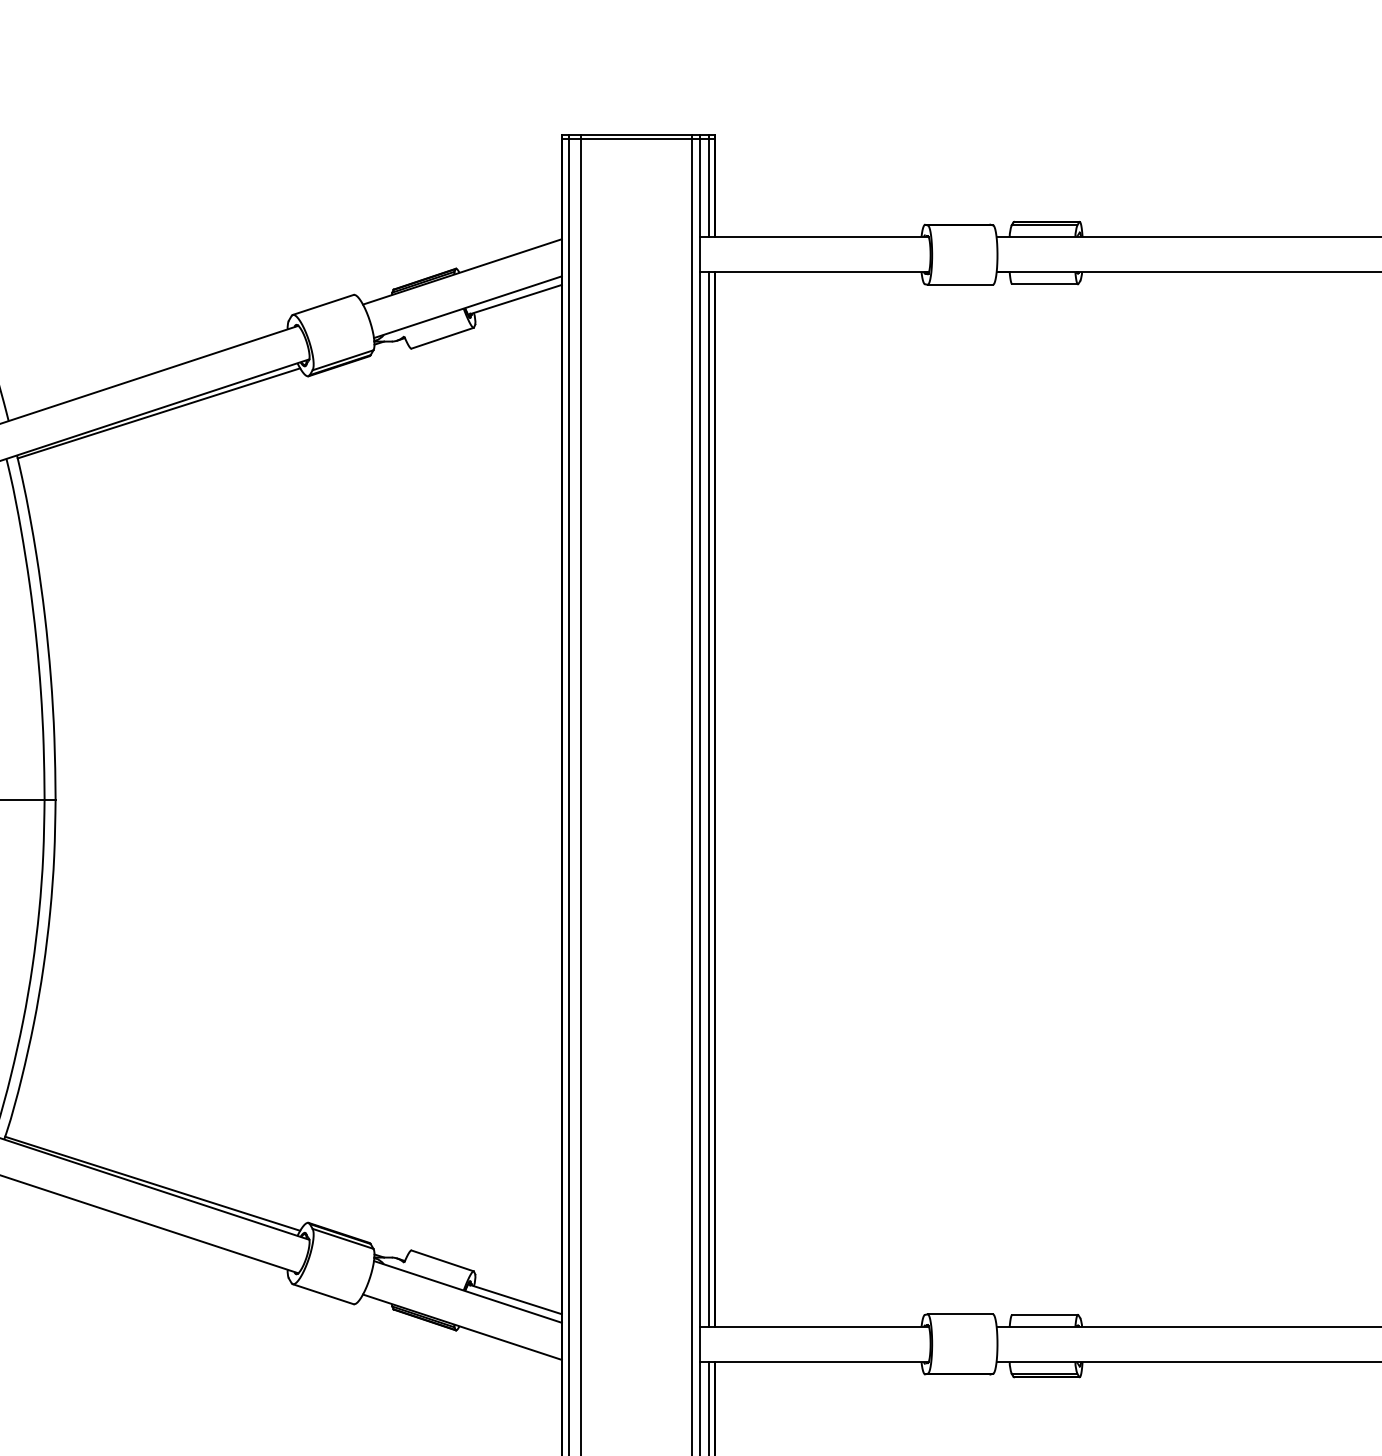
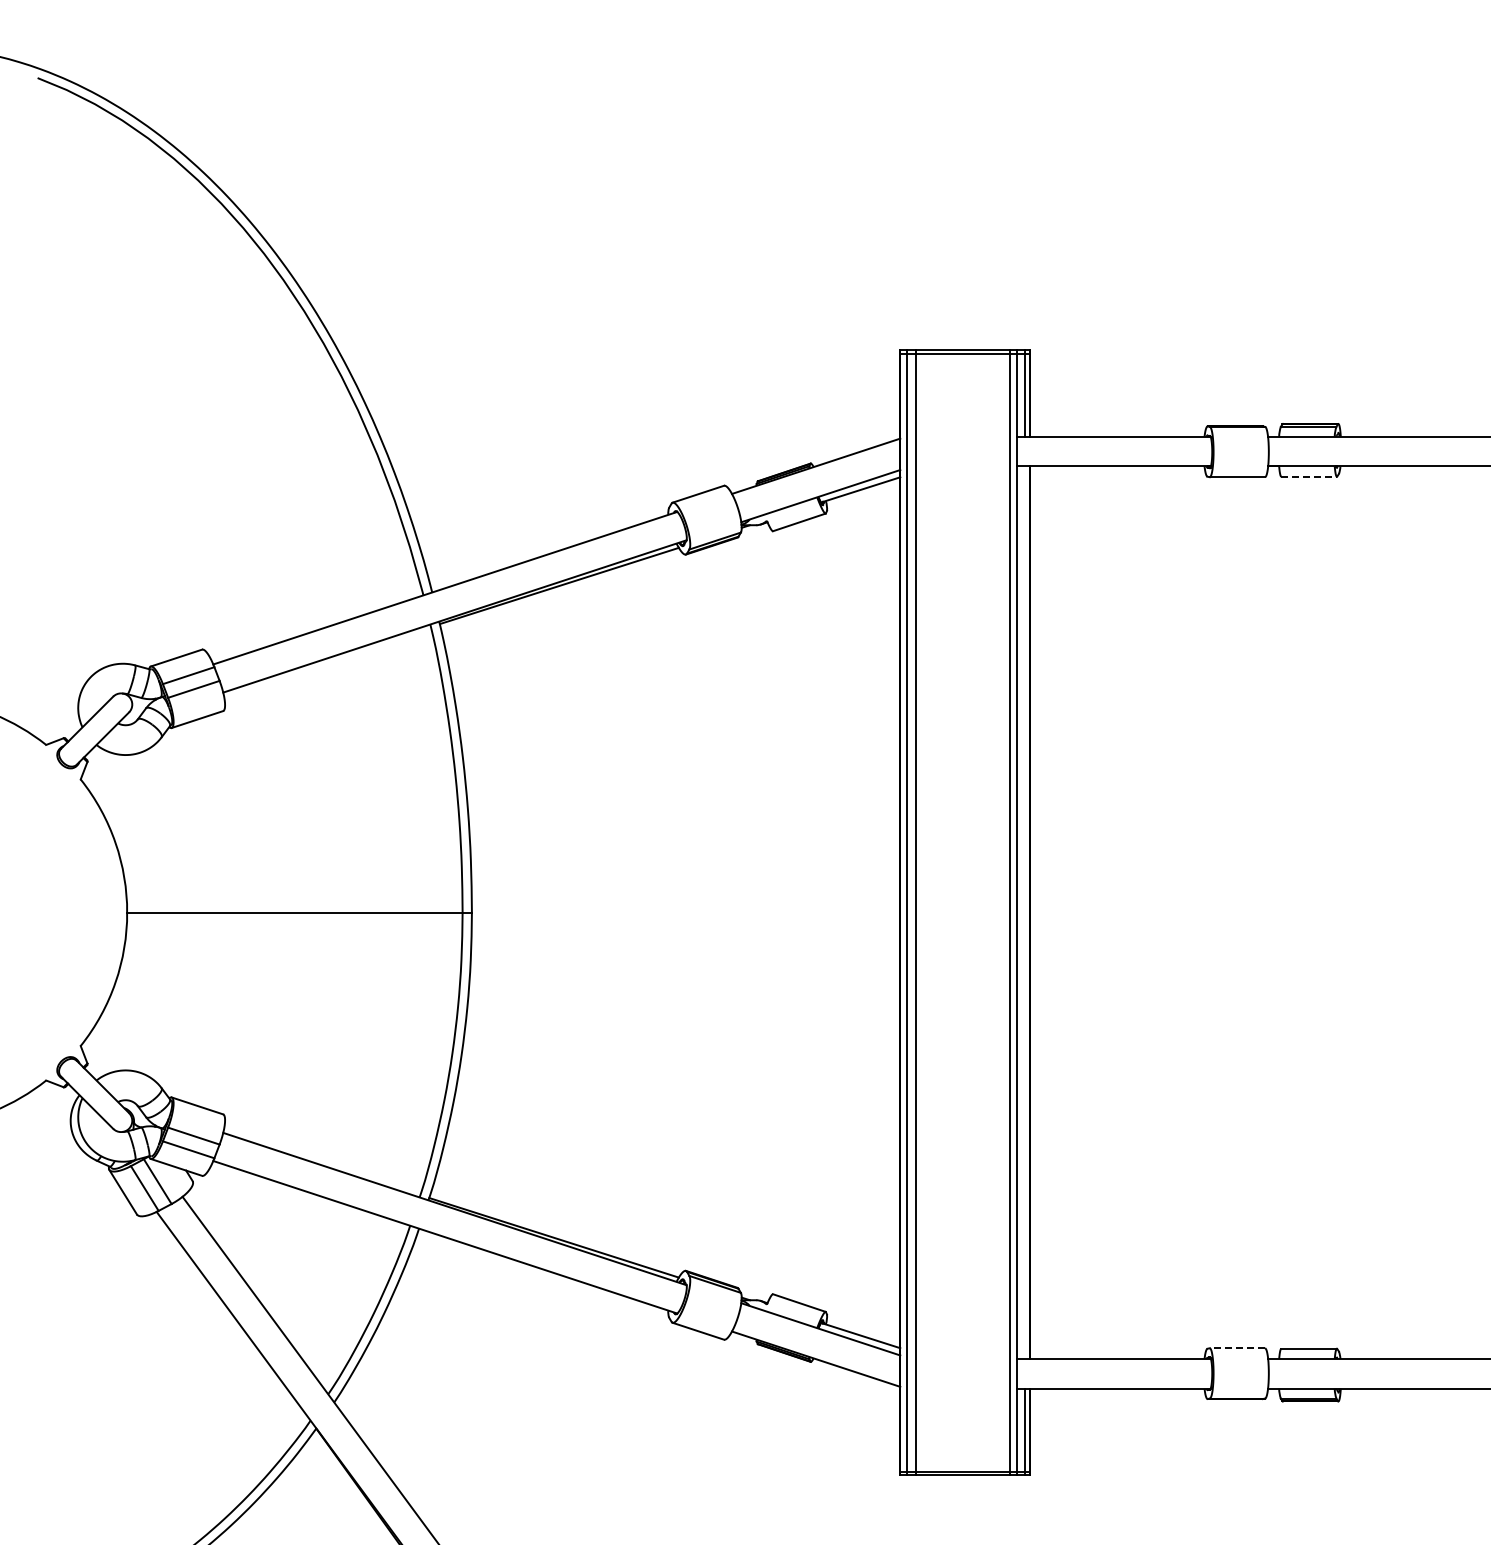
line: (1045, 283) -> (1309, 476), solid -> dashed
line: (708, 799) -> (1024, 912), removed
line: (960, 1314) -> (1237, 1348), solid -> dashed

